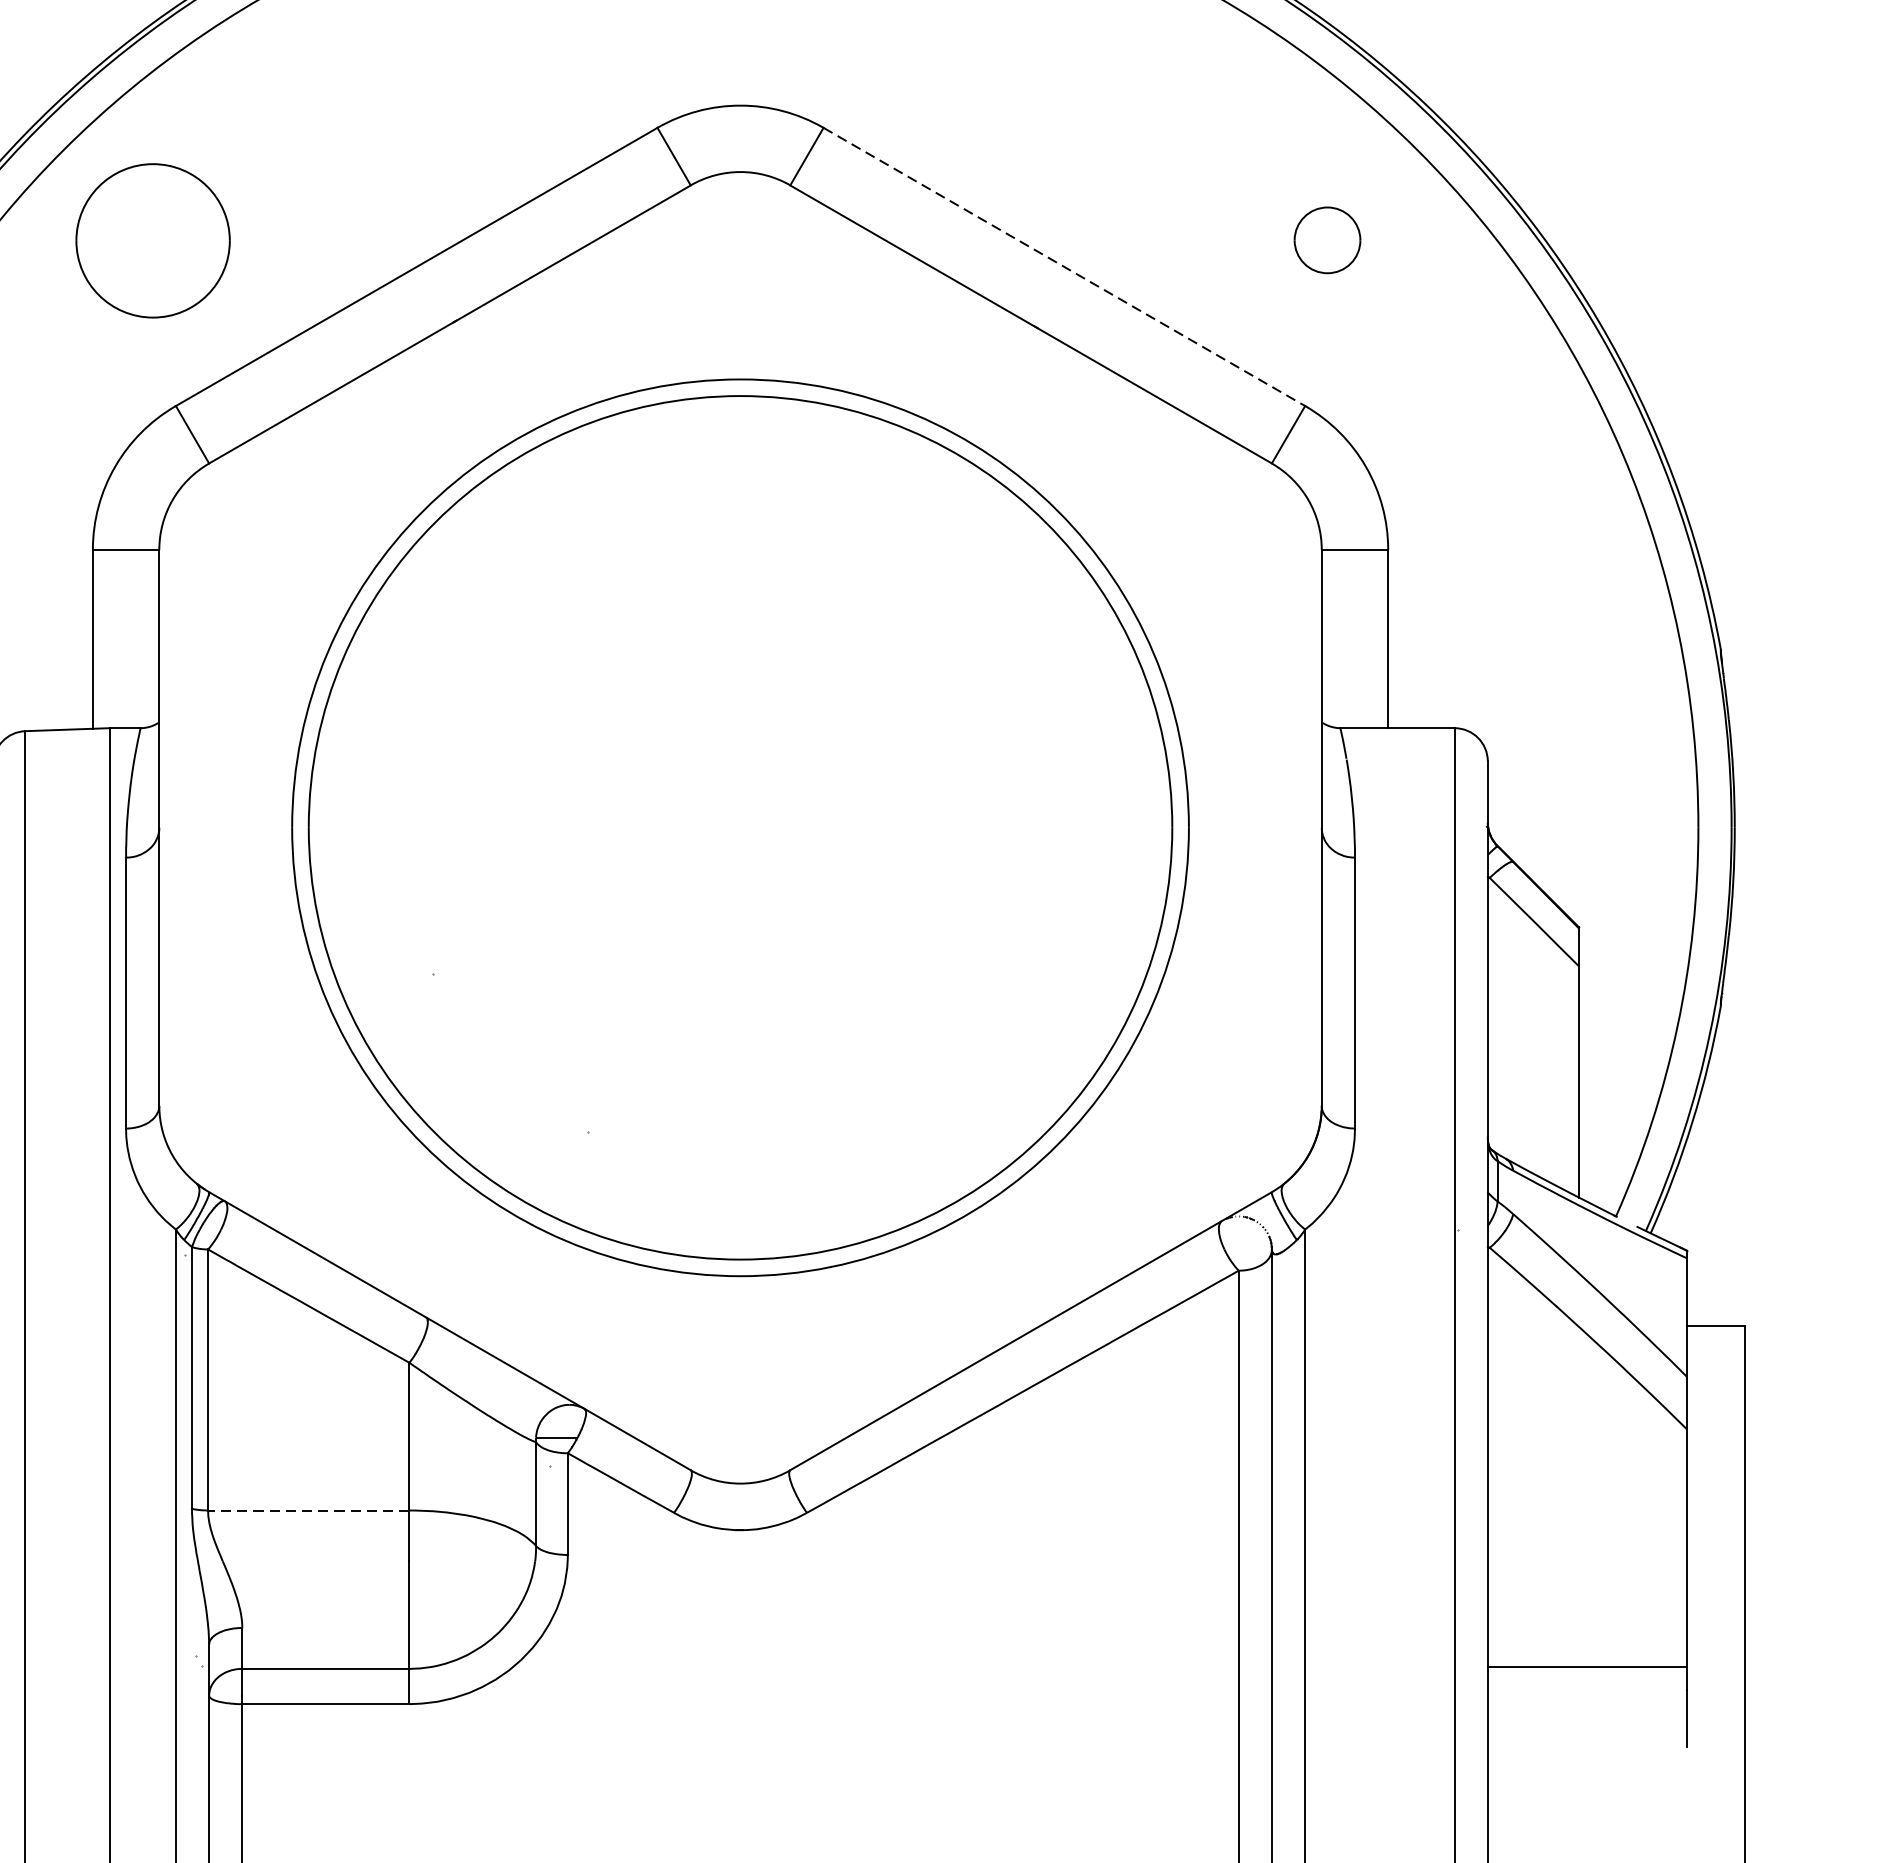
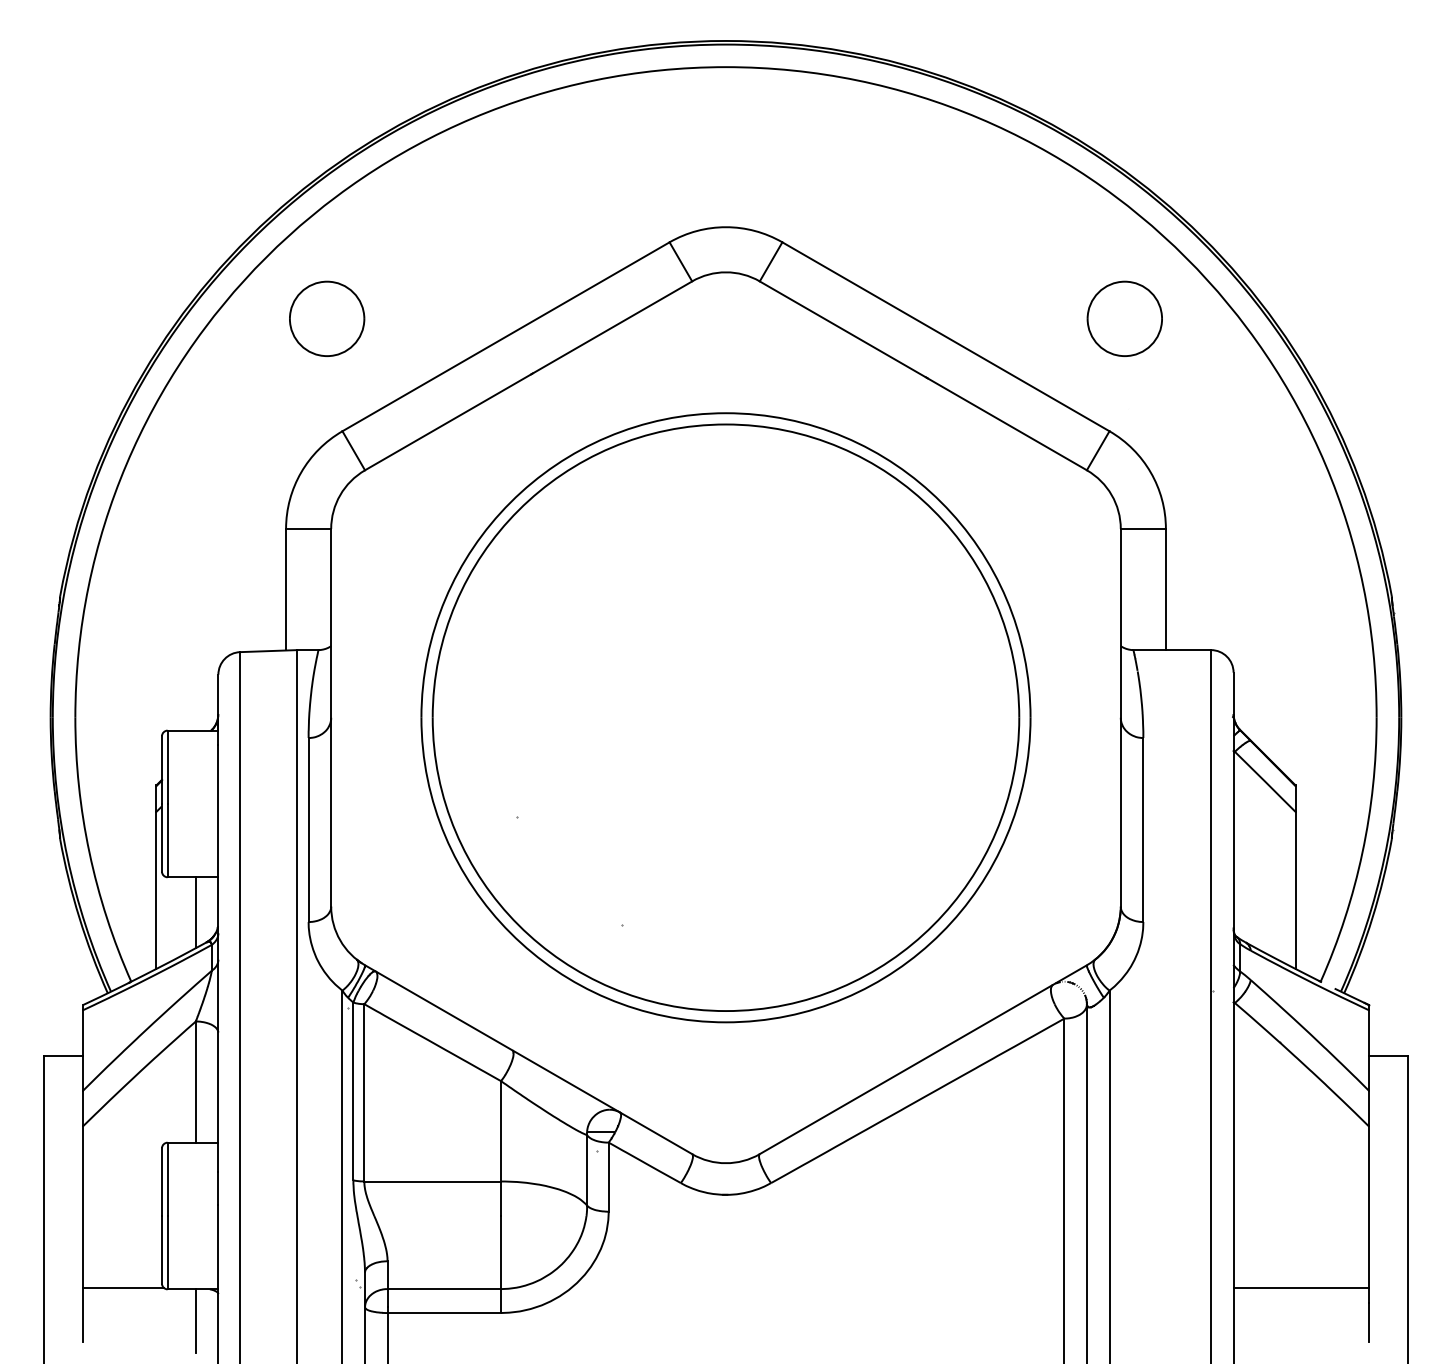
part: (153, 240) -> (327, 318), size x0.71
part: (1327, 240) -> (1124, 318), size x1.67
line: (1063, 266) -> (945, 336), dashed -> solid
line: (308, 1510) -> (432, 1181), dashed -> solid

